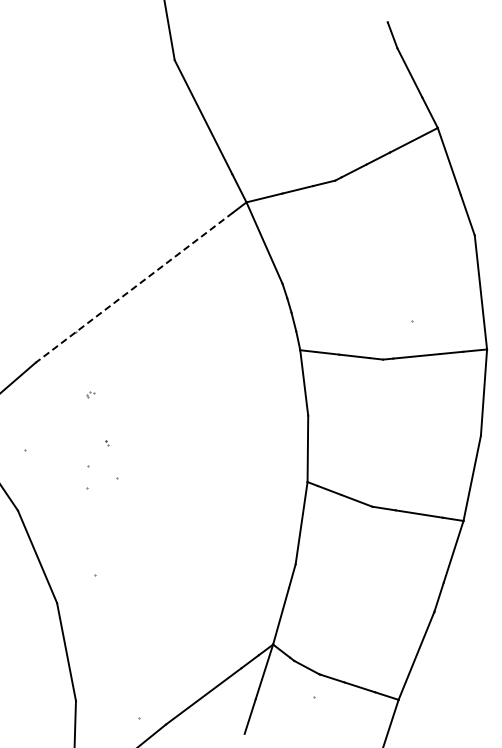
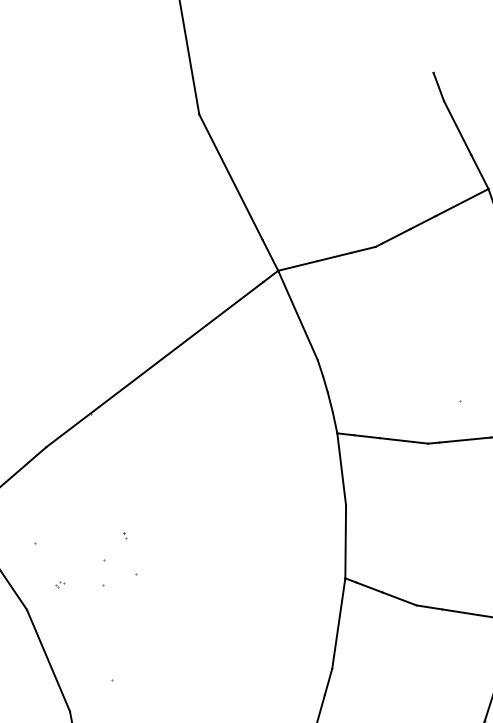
line: (133, 288) -> (153, 365), dashed -> solid
part: (90, 394) -> (60, 584), moved

